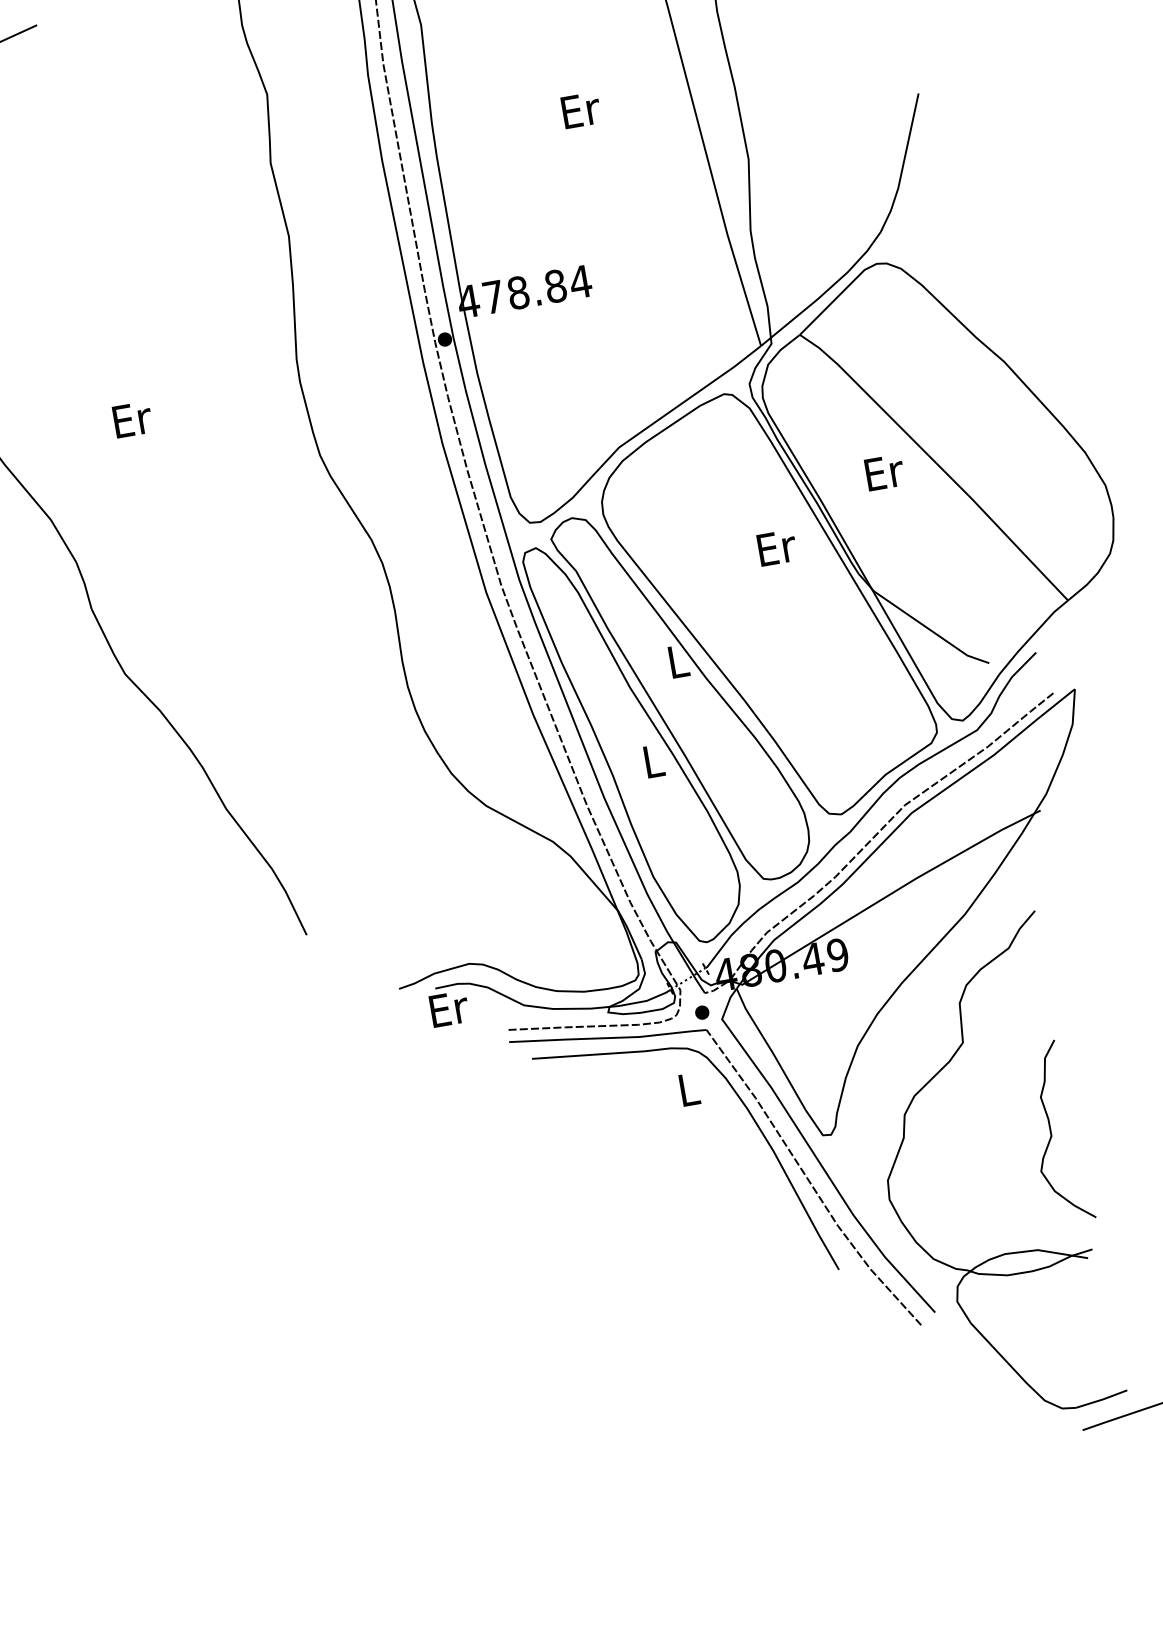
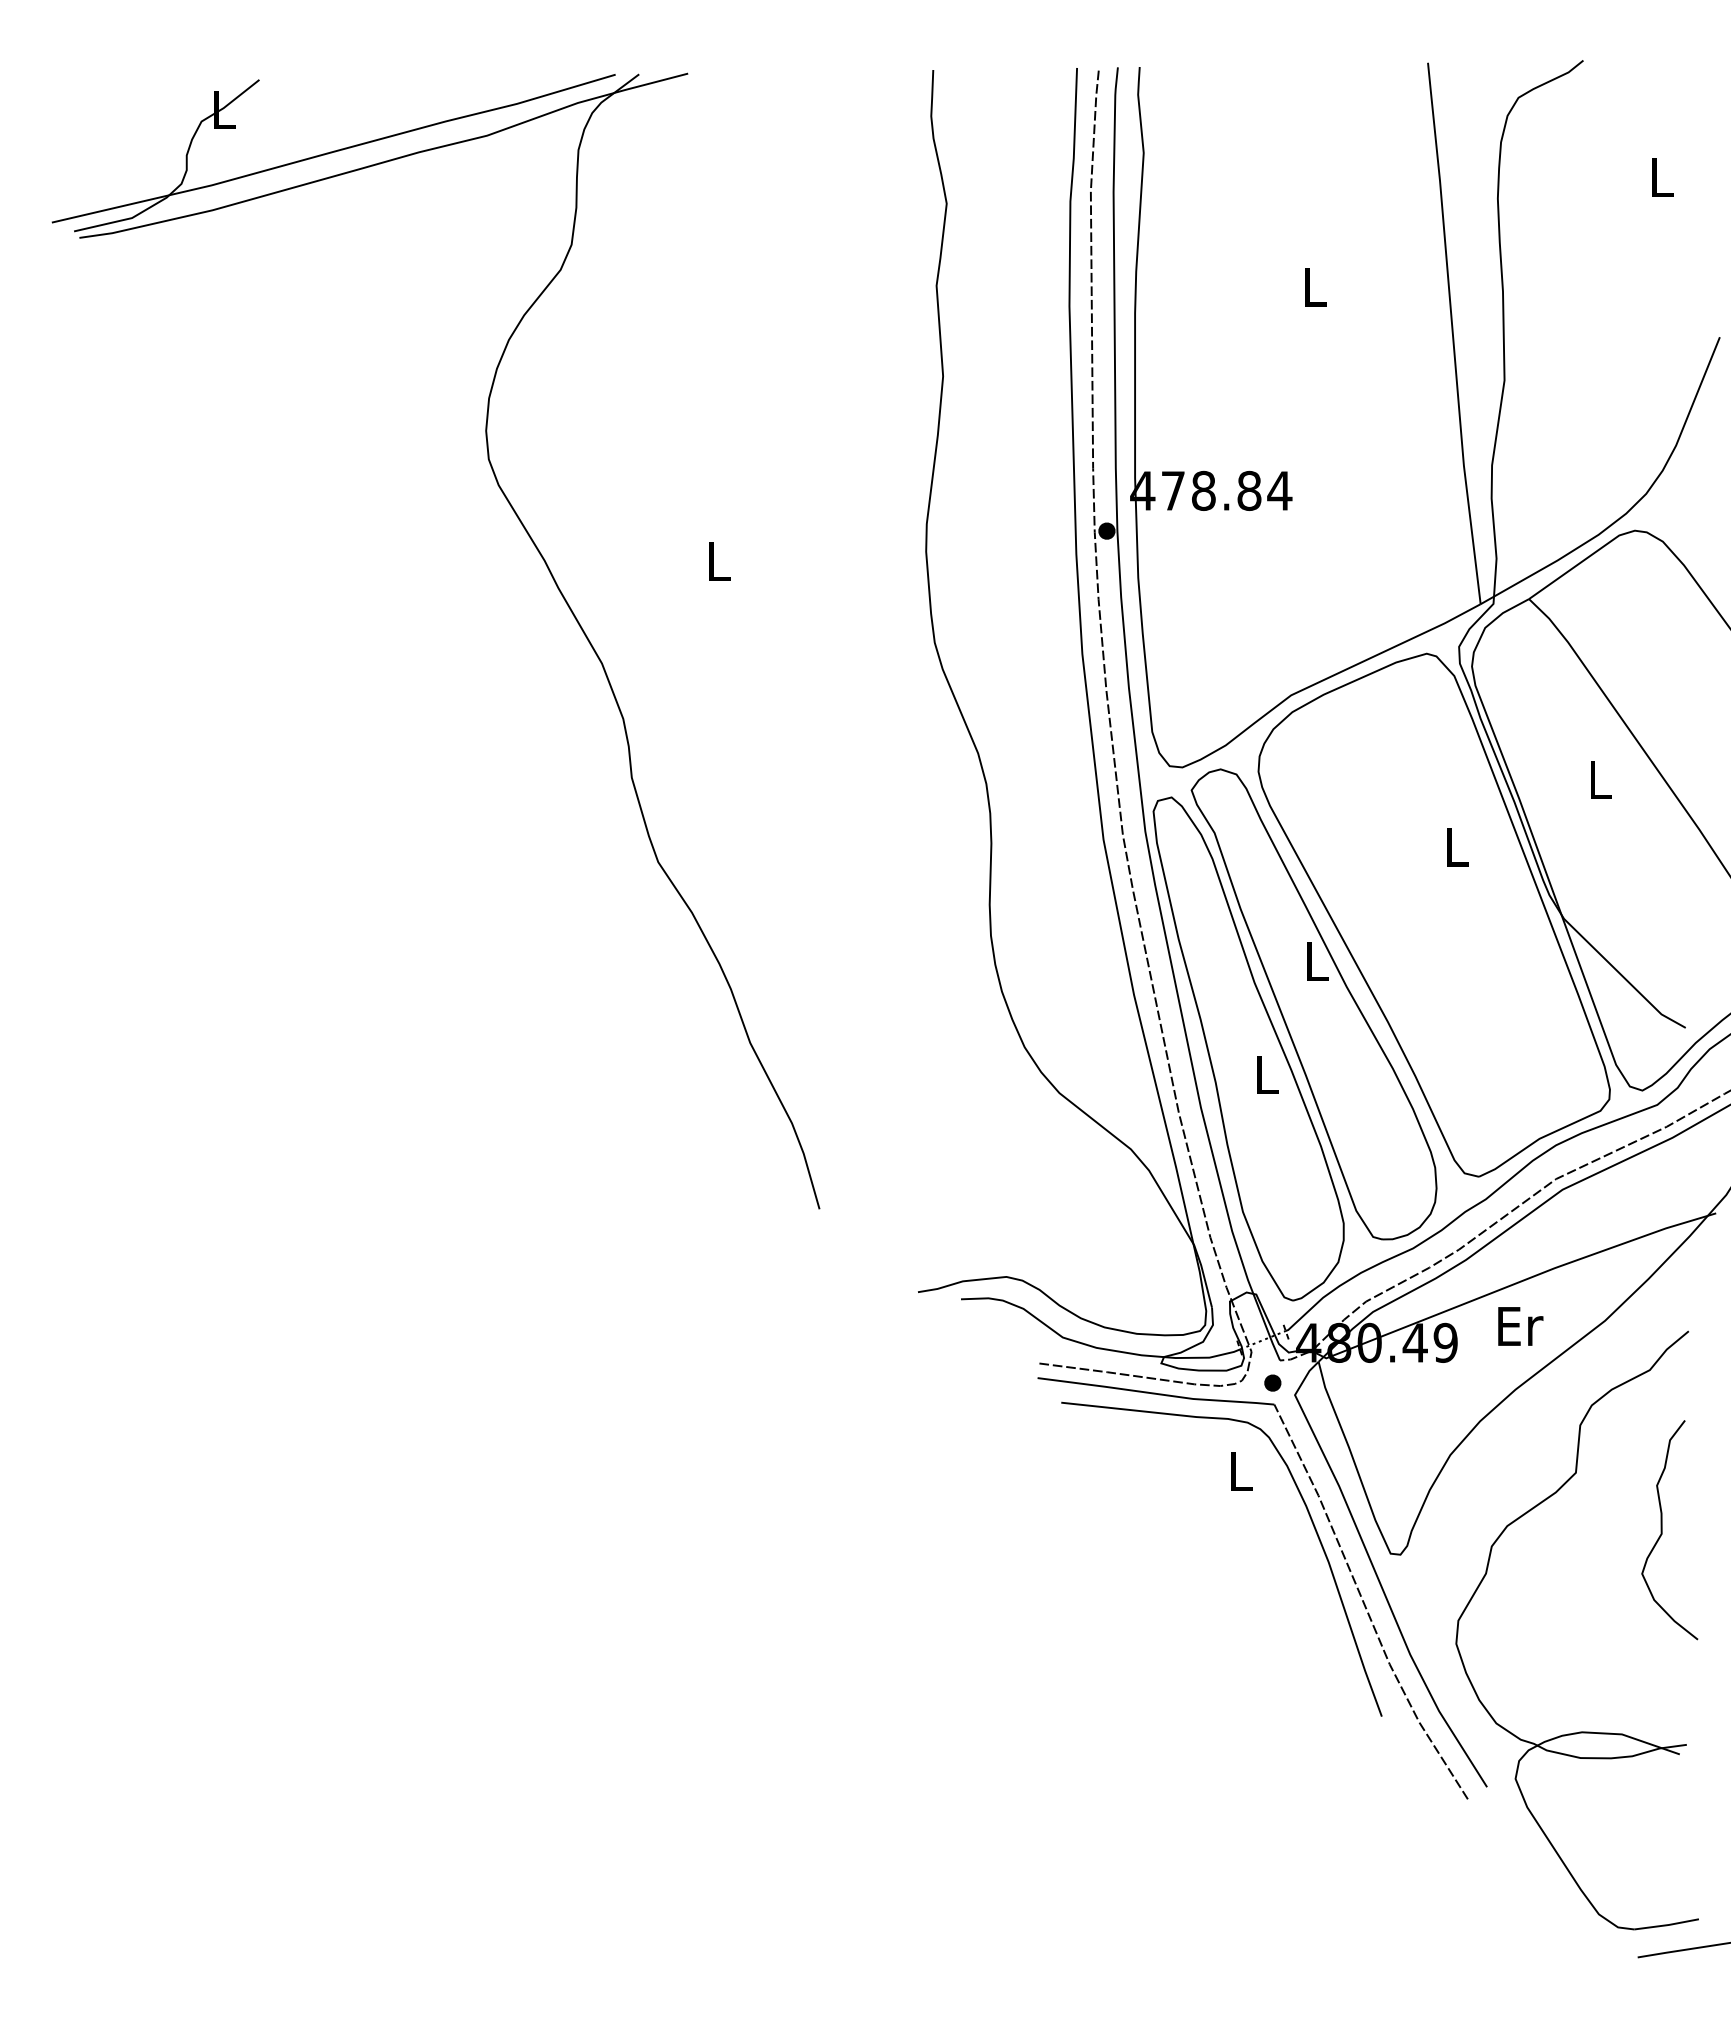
text: (580, 110) -> (1315, 287), Er -> L
text: (132, 419) -> (719, 561), Er -> L
text: (884, 472) -> (1601, 779), Er -> L
text: (776, 547) -> (1457, 846), Er -> L
text: (449, 1009) -> (1520, 1326), moved
curve: (1051, 1133) -> (1662, 1530), moved

